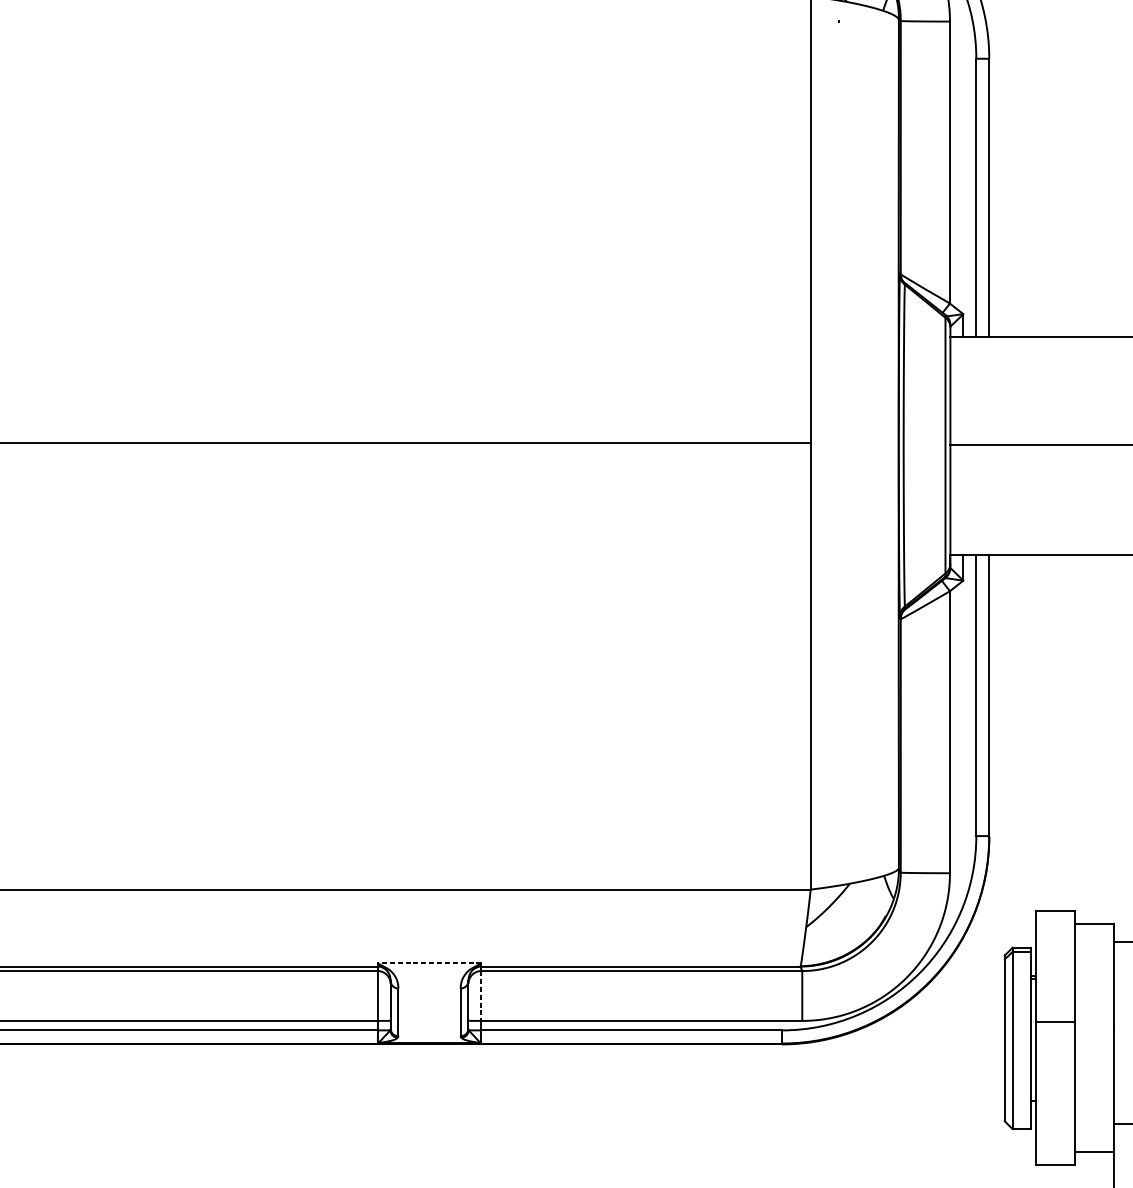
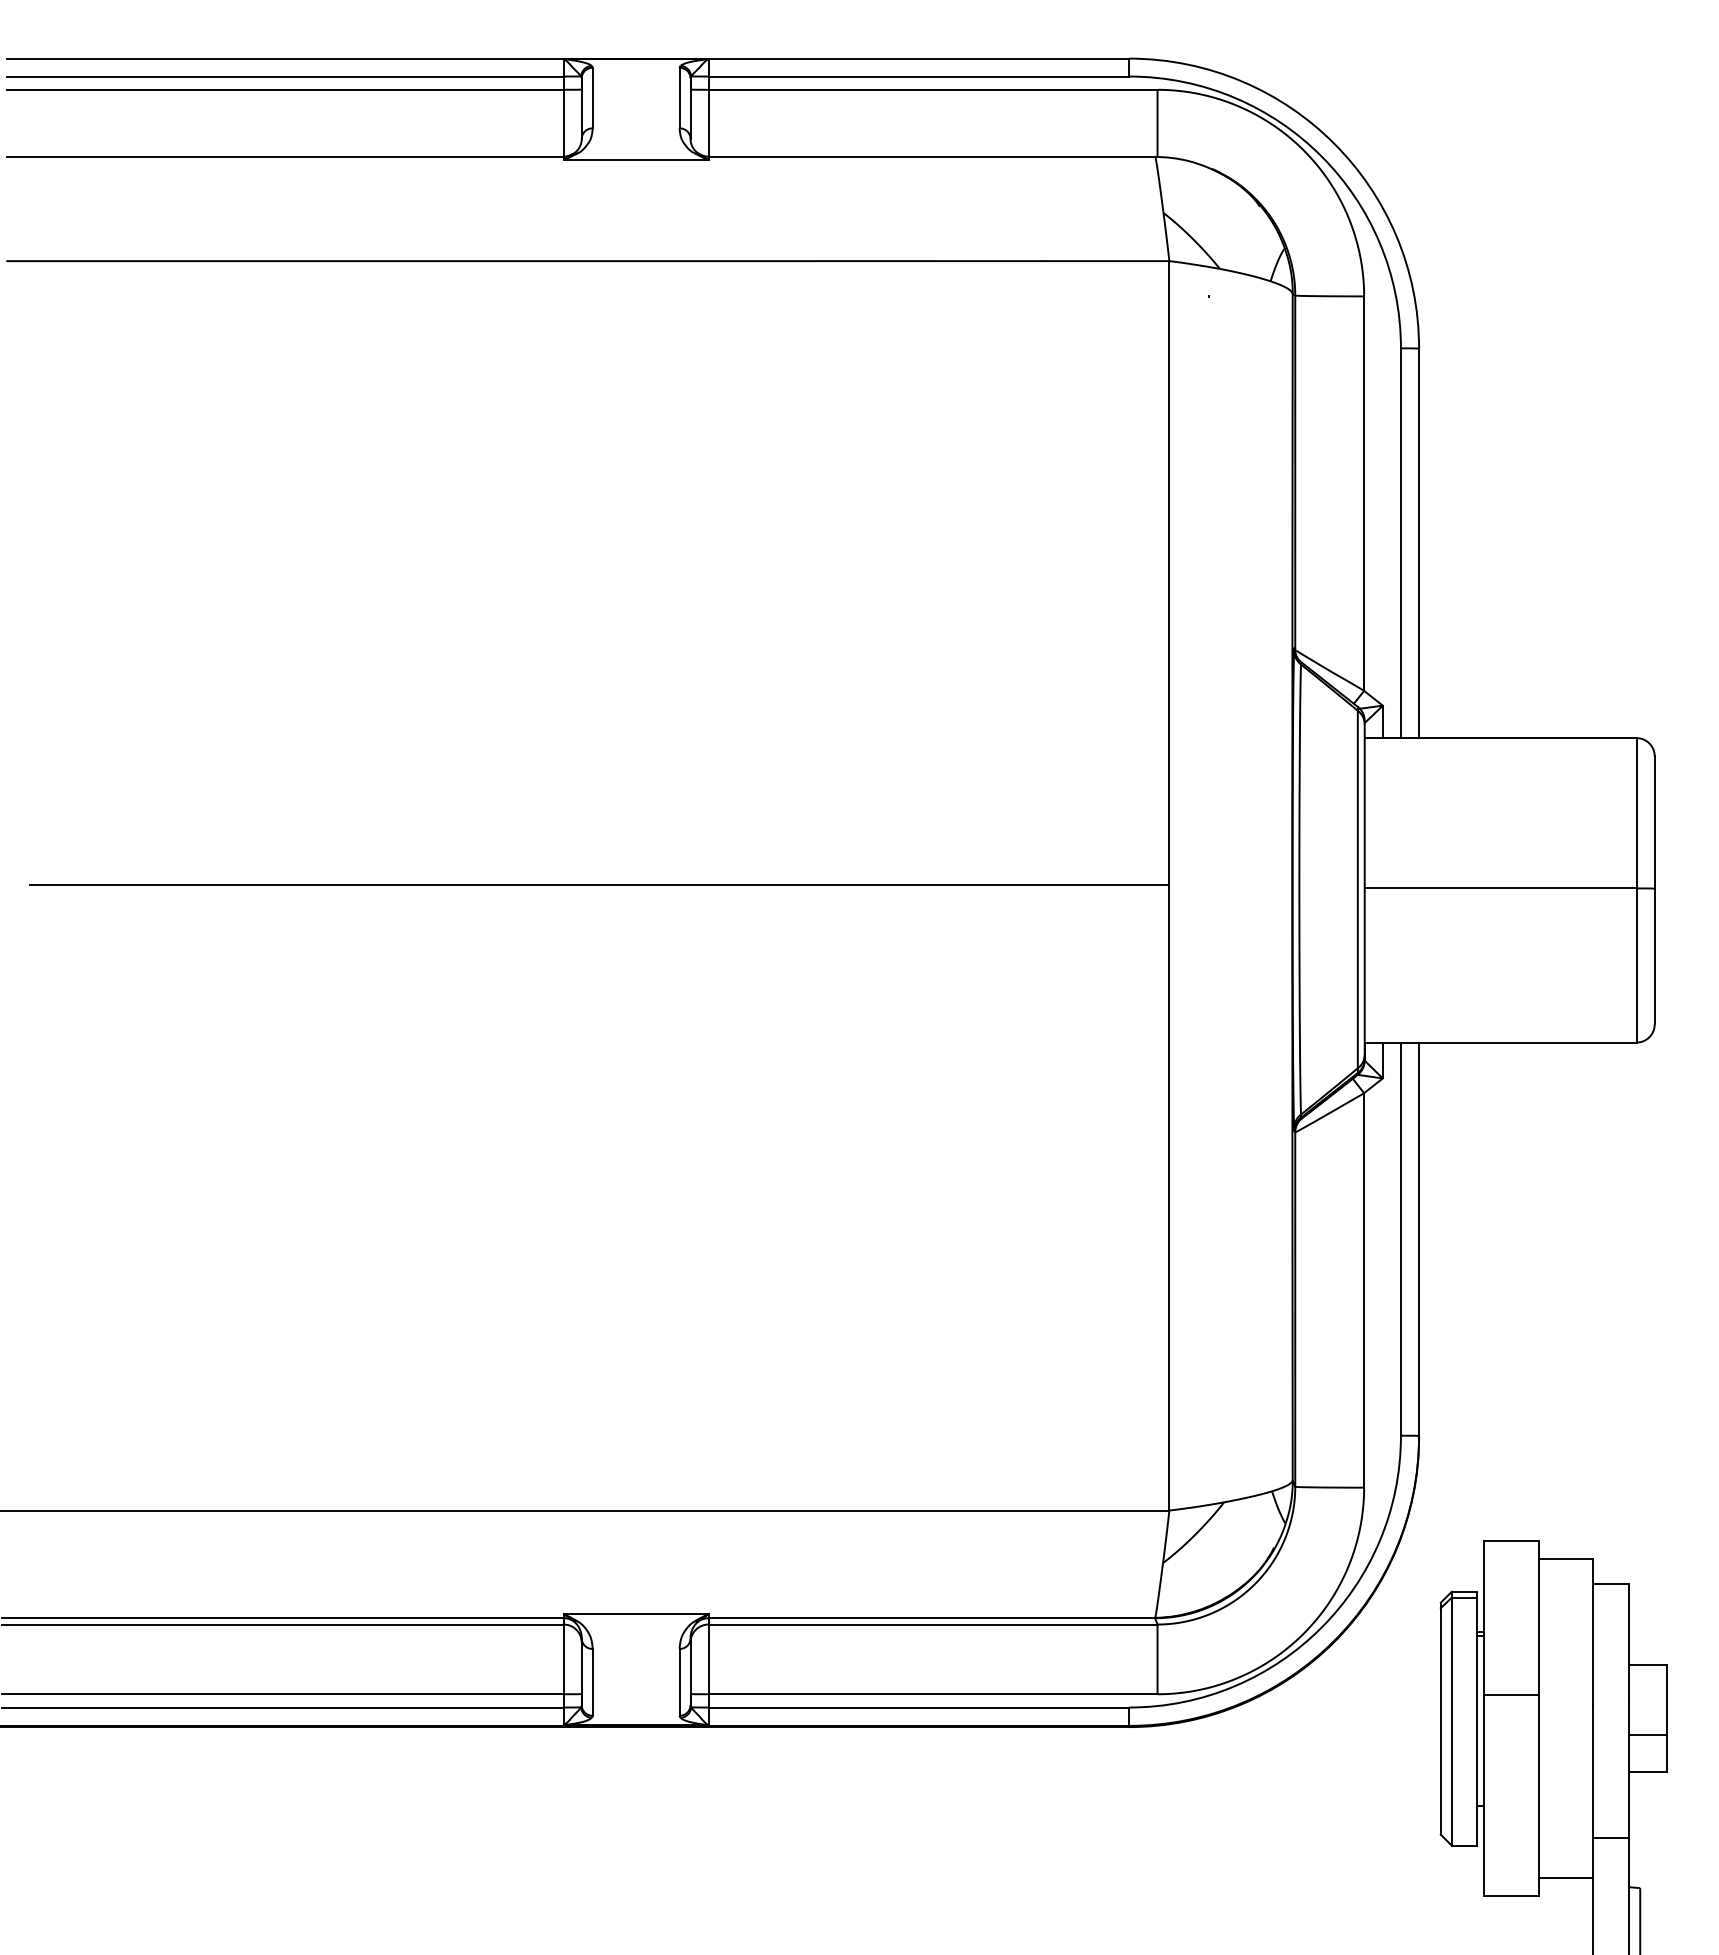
line: (429, 963) -> (635, 1613), dashed -> solid
line: (481, 996) -> (708, 1659), dashed -> solid

